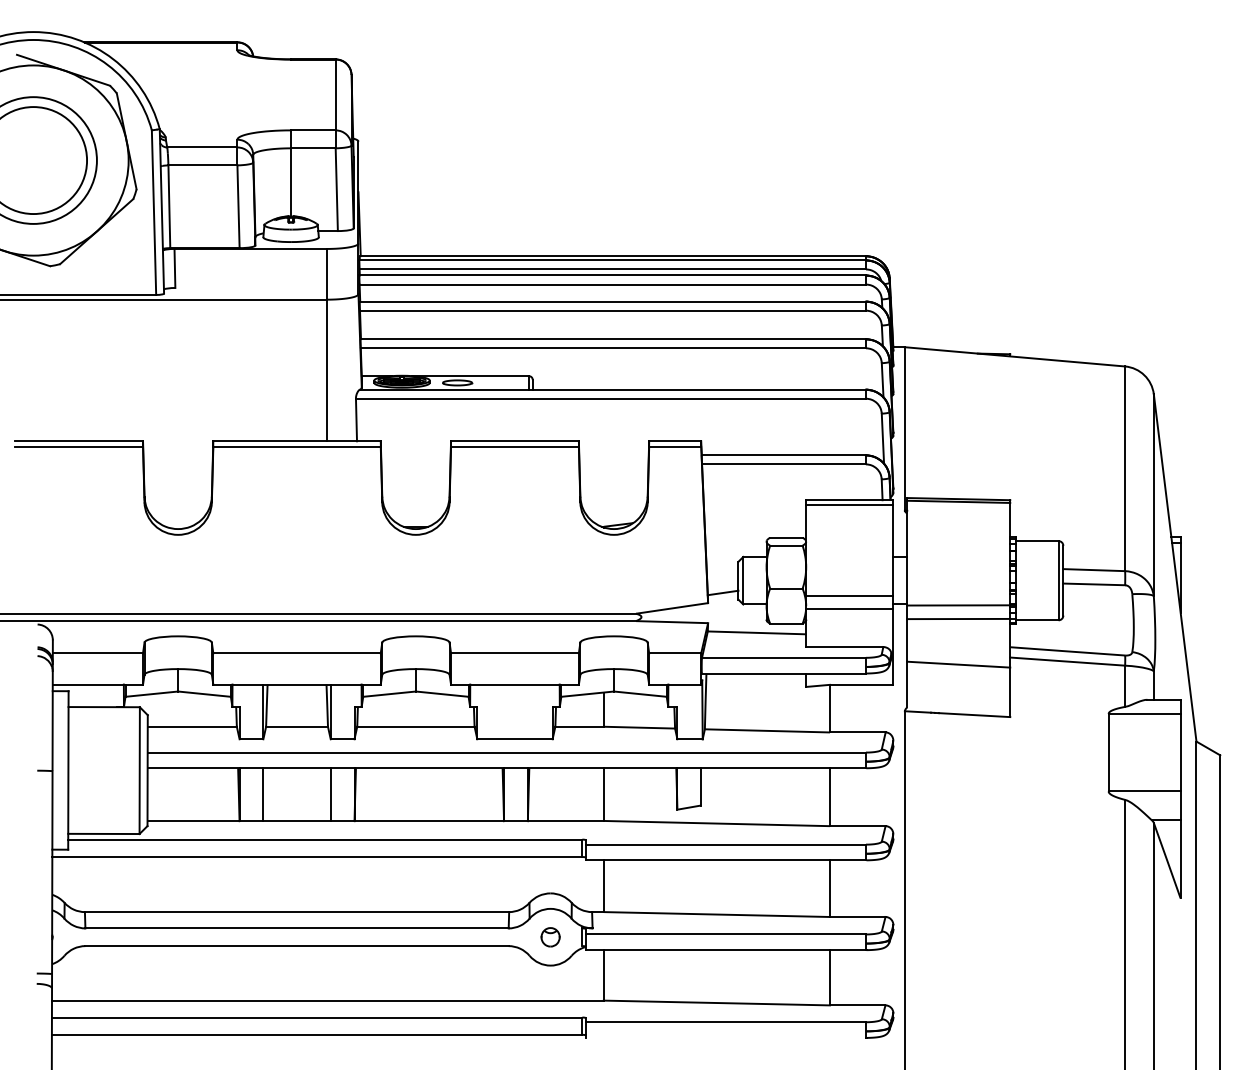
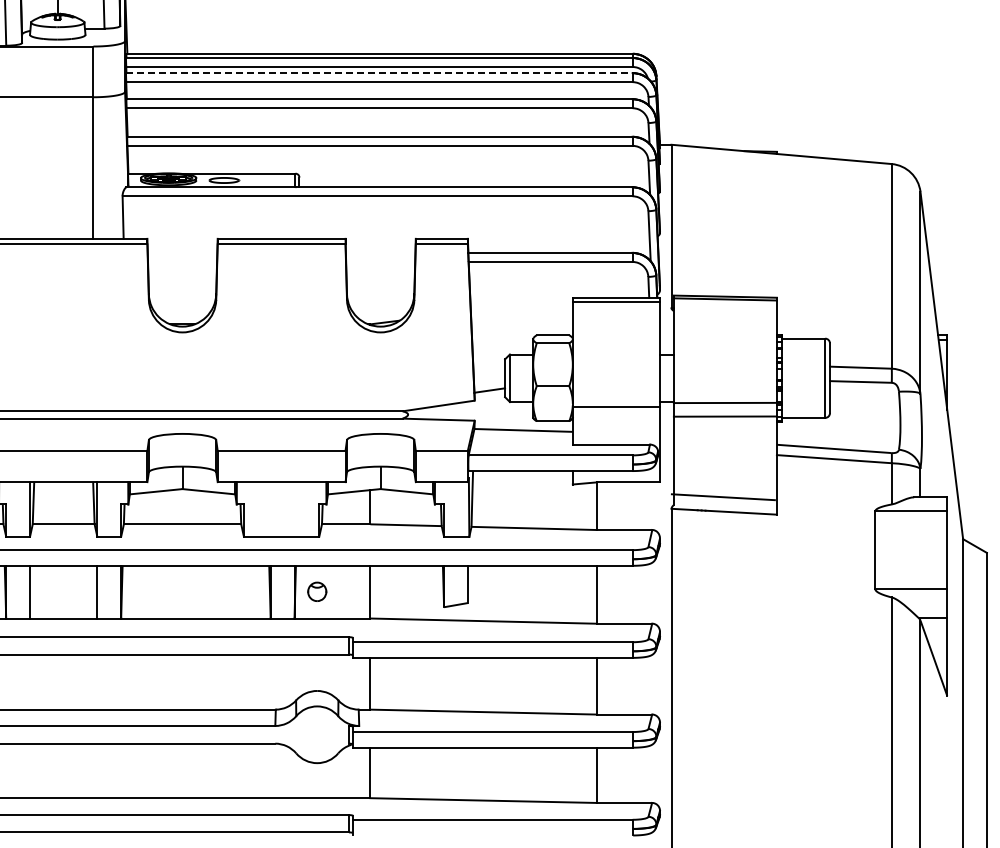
line: (613, 275) -> (380, 73), solid -> dashed
line: (849, 595) -> (616, 393), removed
line: (958, 664) -> (723, 497), moved
part: (550, 937) -> (317, 592), moved

